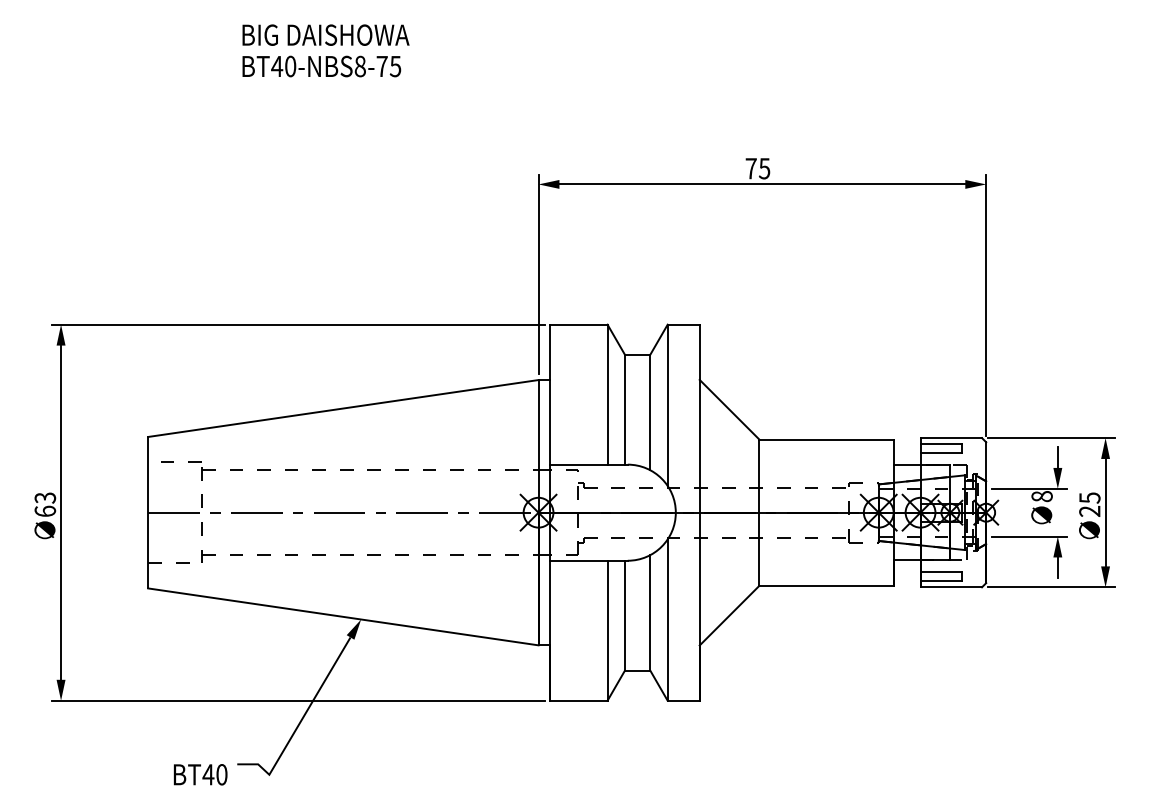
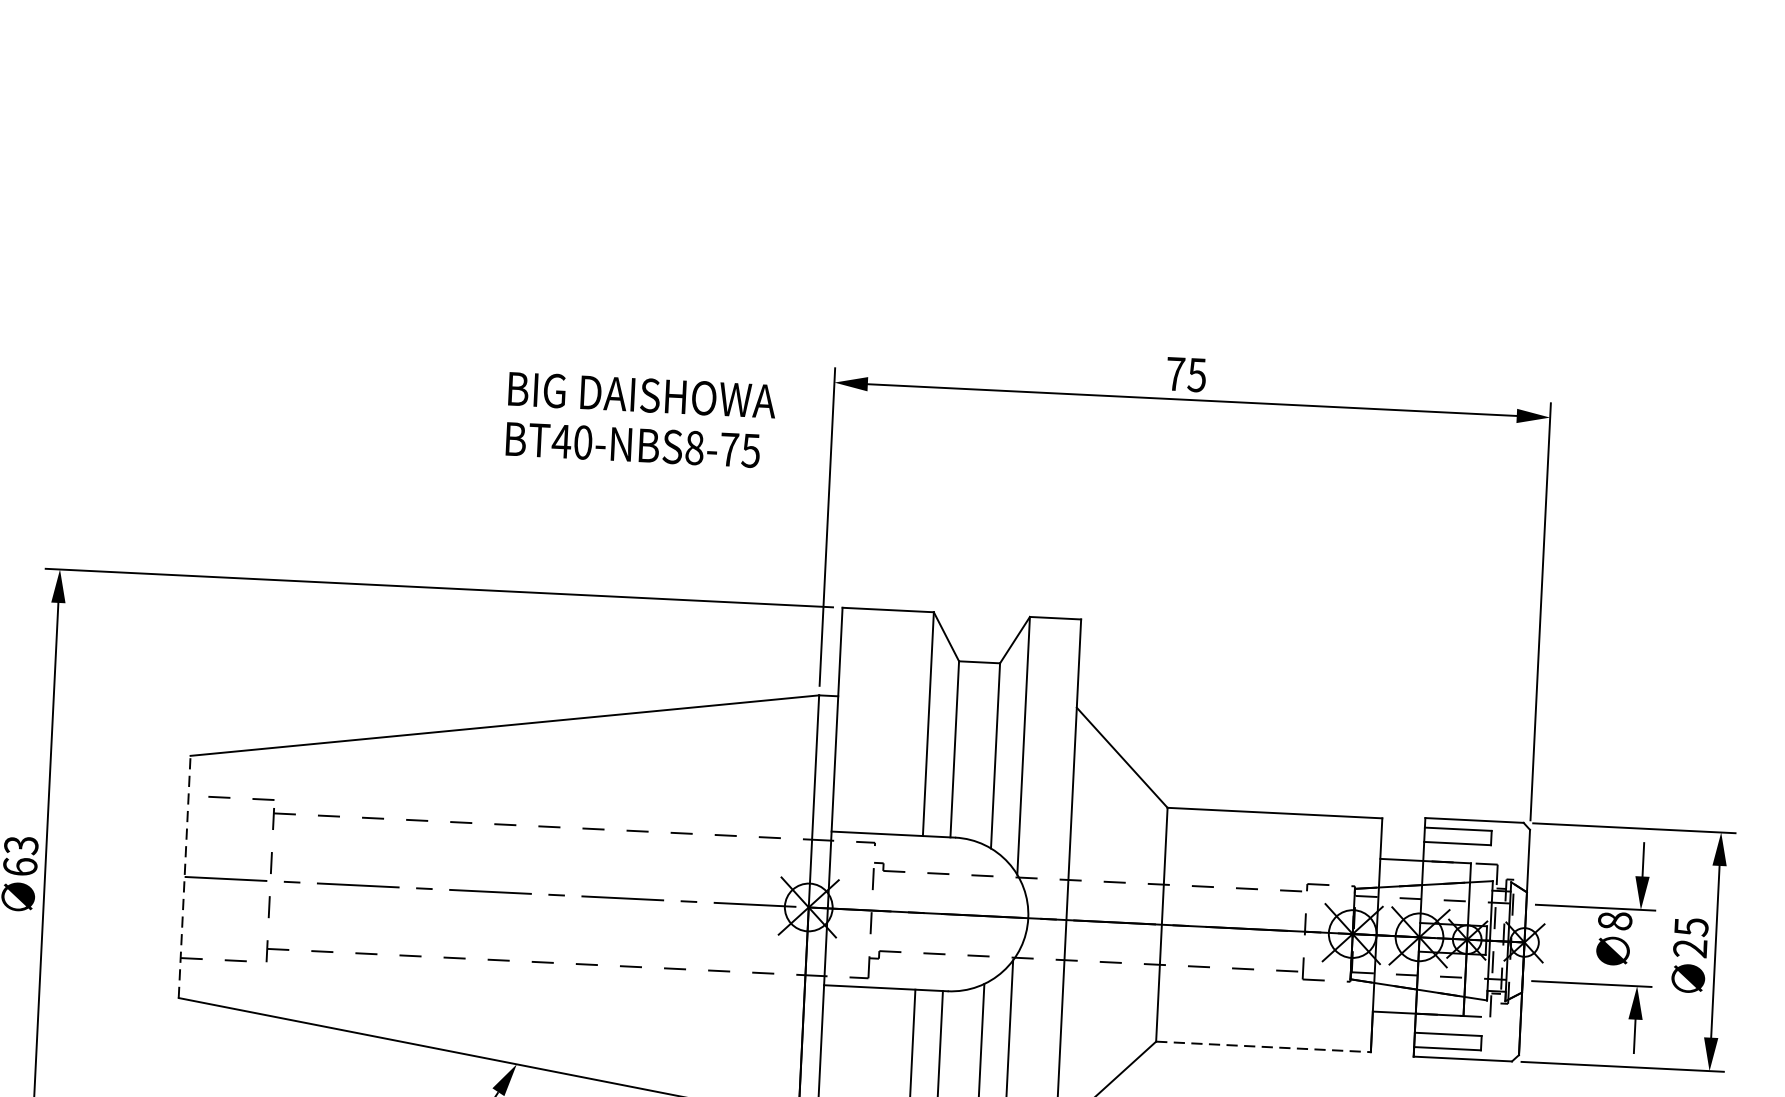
text: (325, 50) -> (640, 419), moved
line: (148, 512) -> (185, 876), solid -> dashed
line: (827, 585) -> (1265, 1046), solid -> dashed

